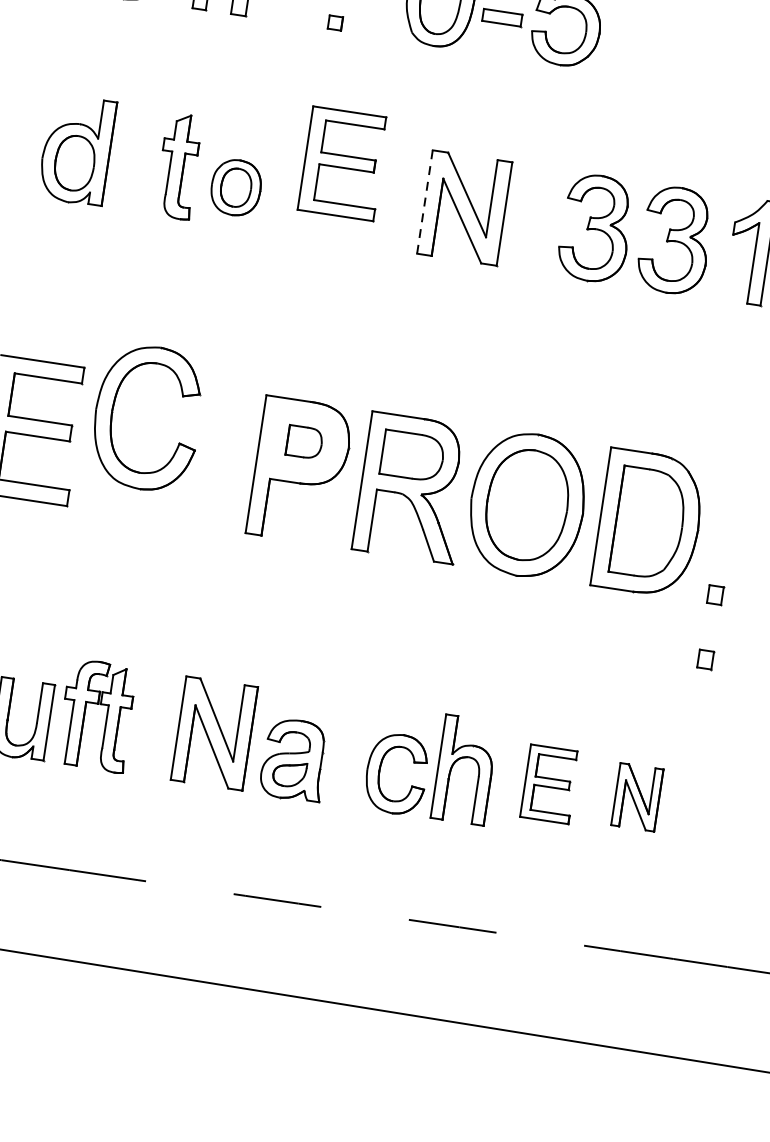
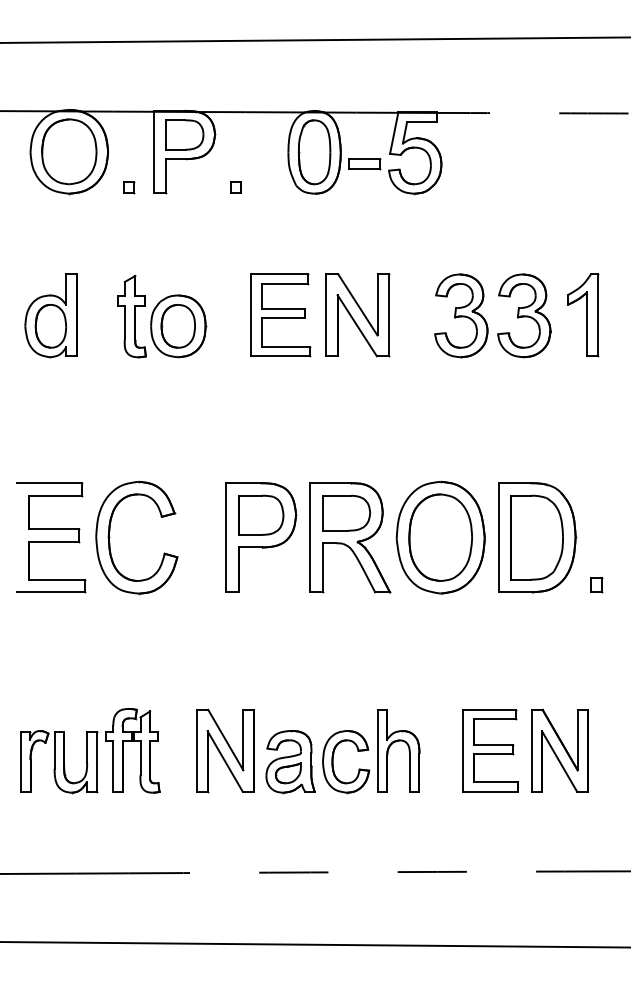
part: (343, 163) -> (280, 315), moved
part: (236, 187) -> (178, 326), size x1.43
line: (425, 202) -> (326, 315), dashed -> solid
part: (114, 412) -> (110, 537), moved
part: (305, 441) -> (261, 514), size x1.67
part: (705, 659) -> (596, 636), removed
part: (430, 765) -> (371, 751), moved
part: (549, 783) -> (490, 750), size x1.43
part: (636, 797) -> (559, 750), size x1.67

